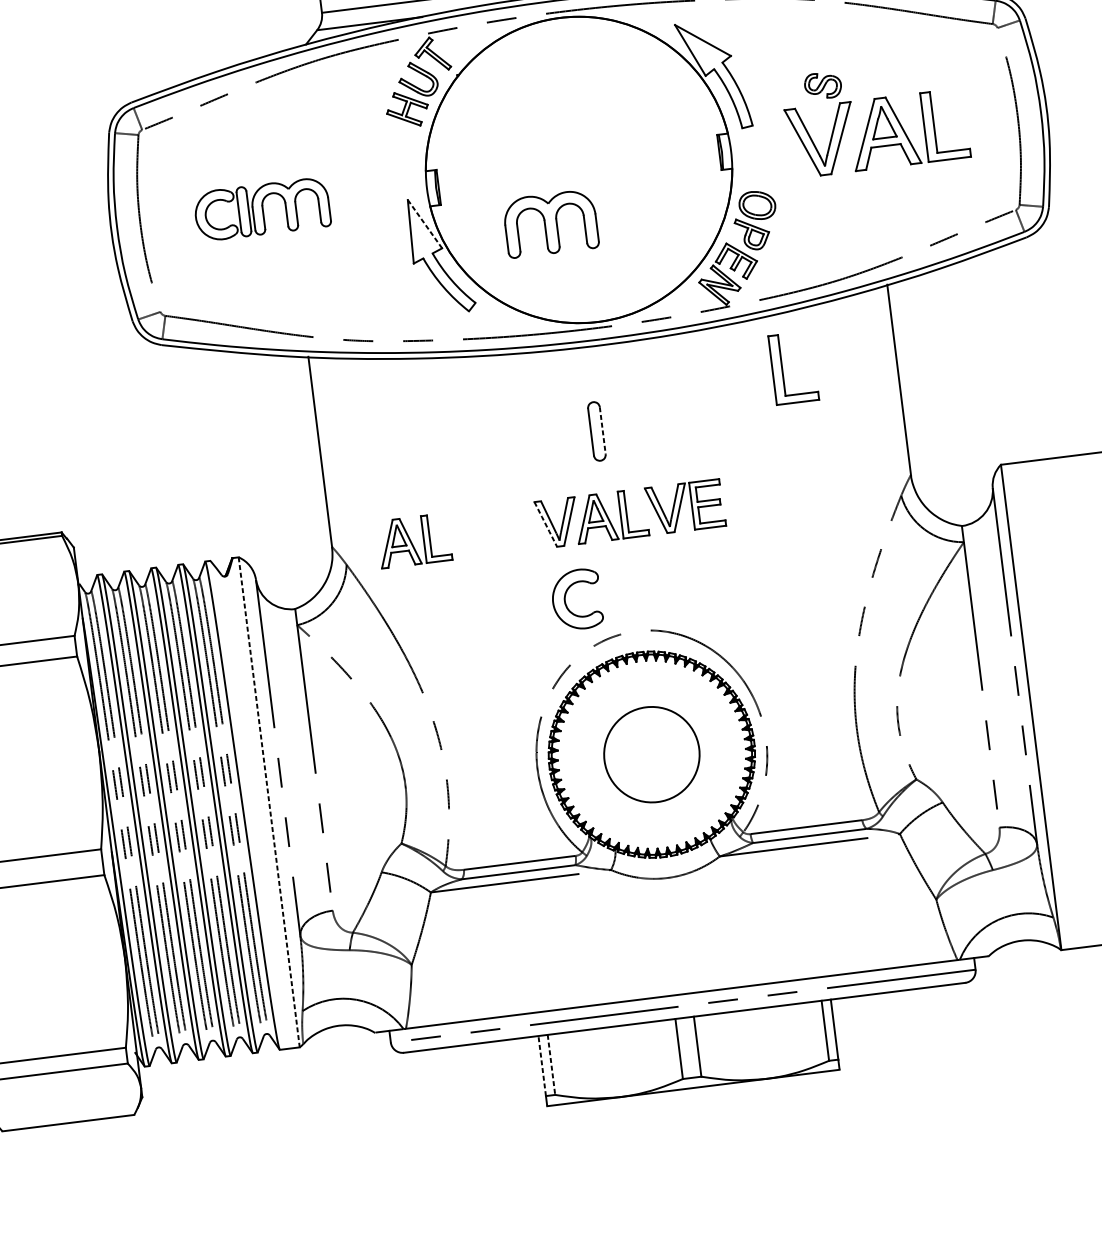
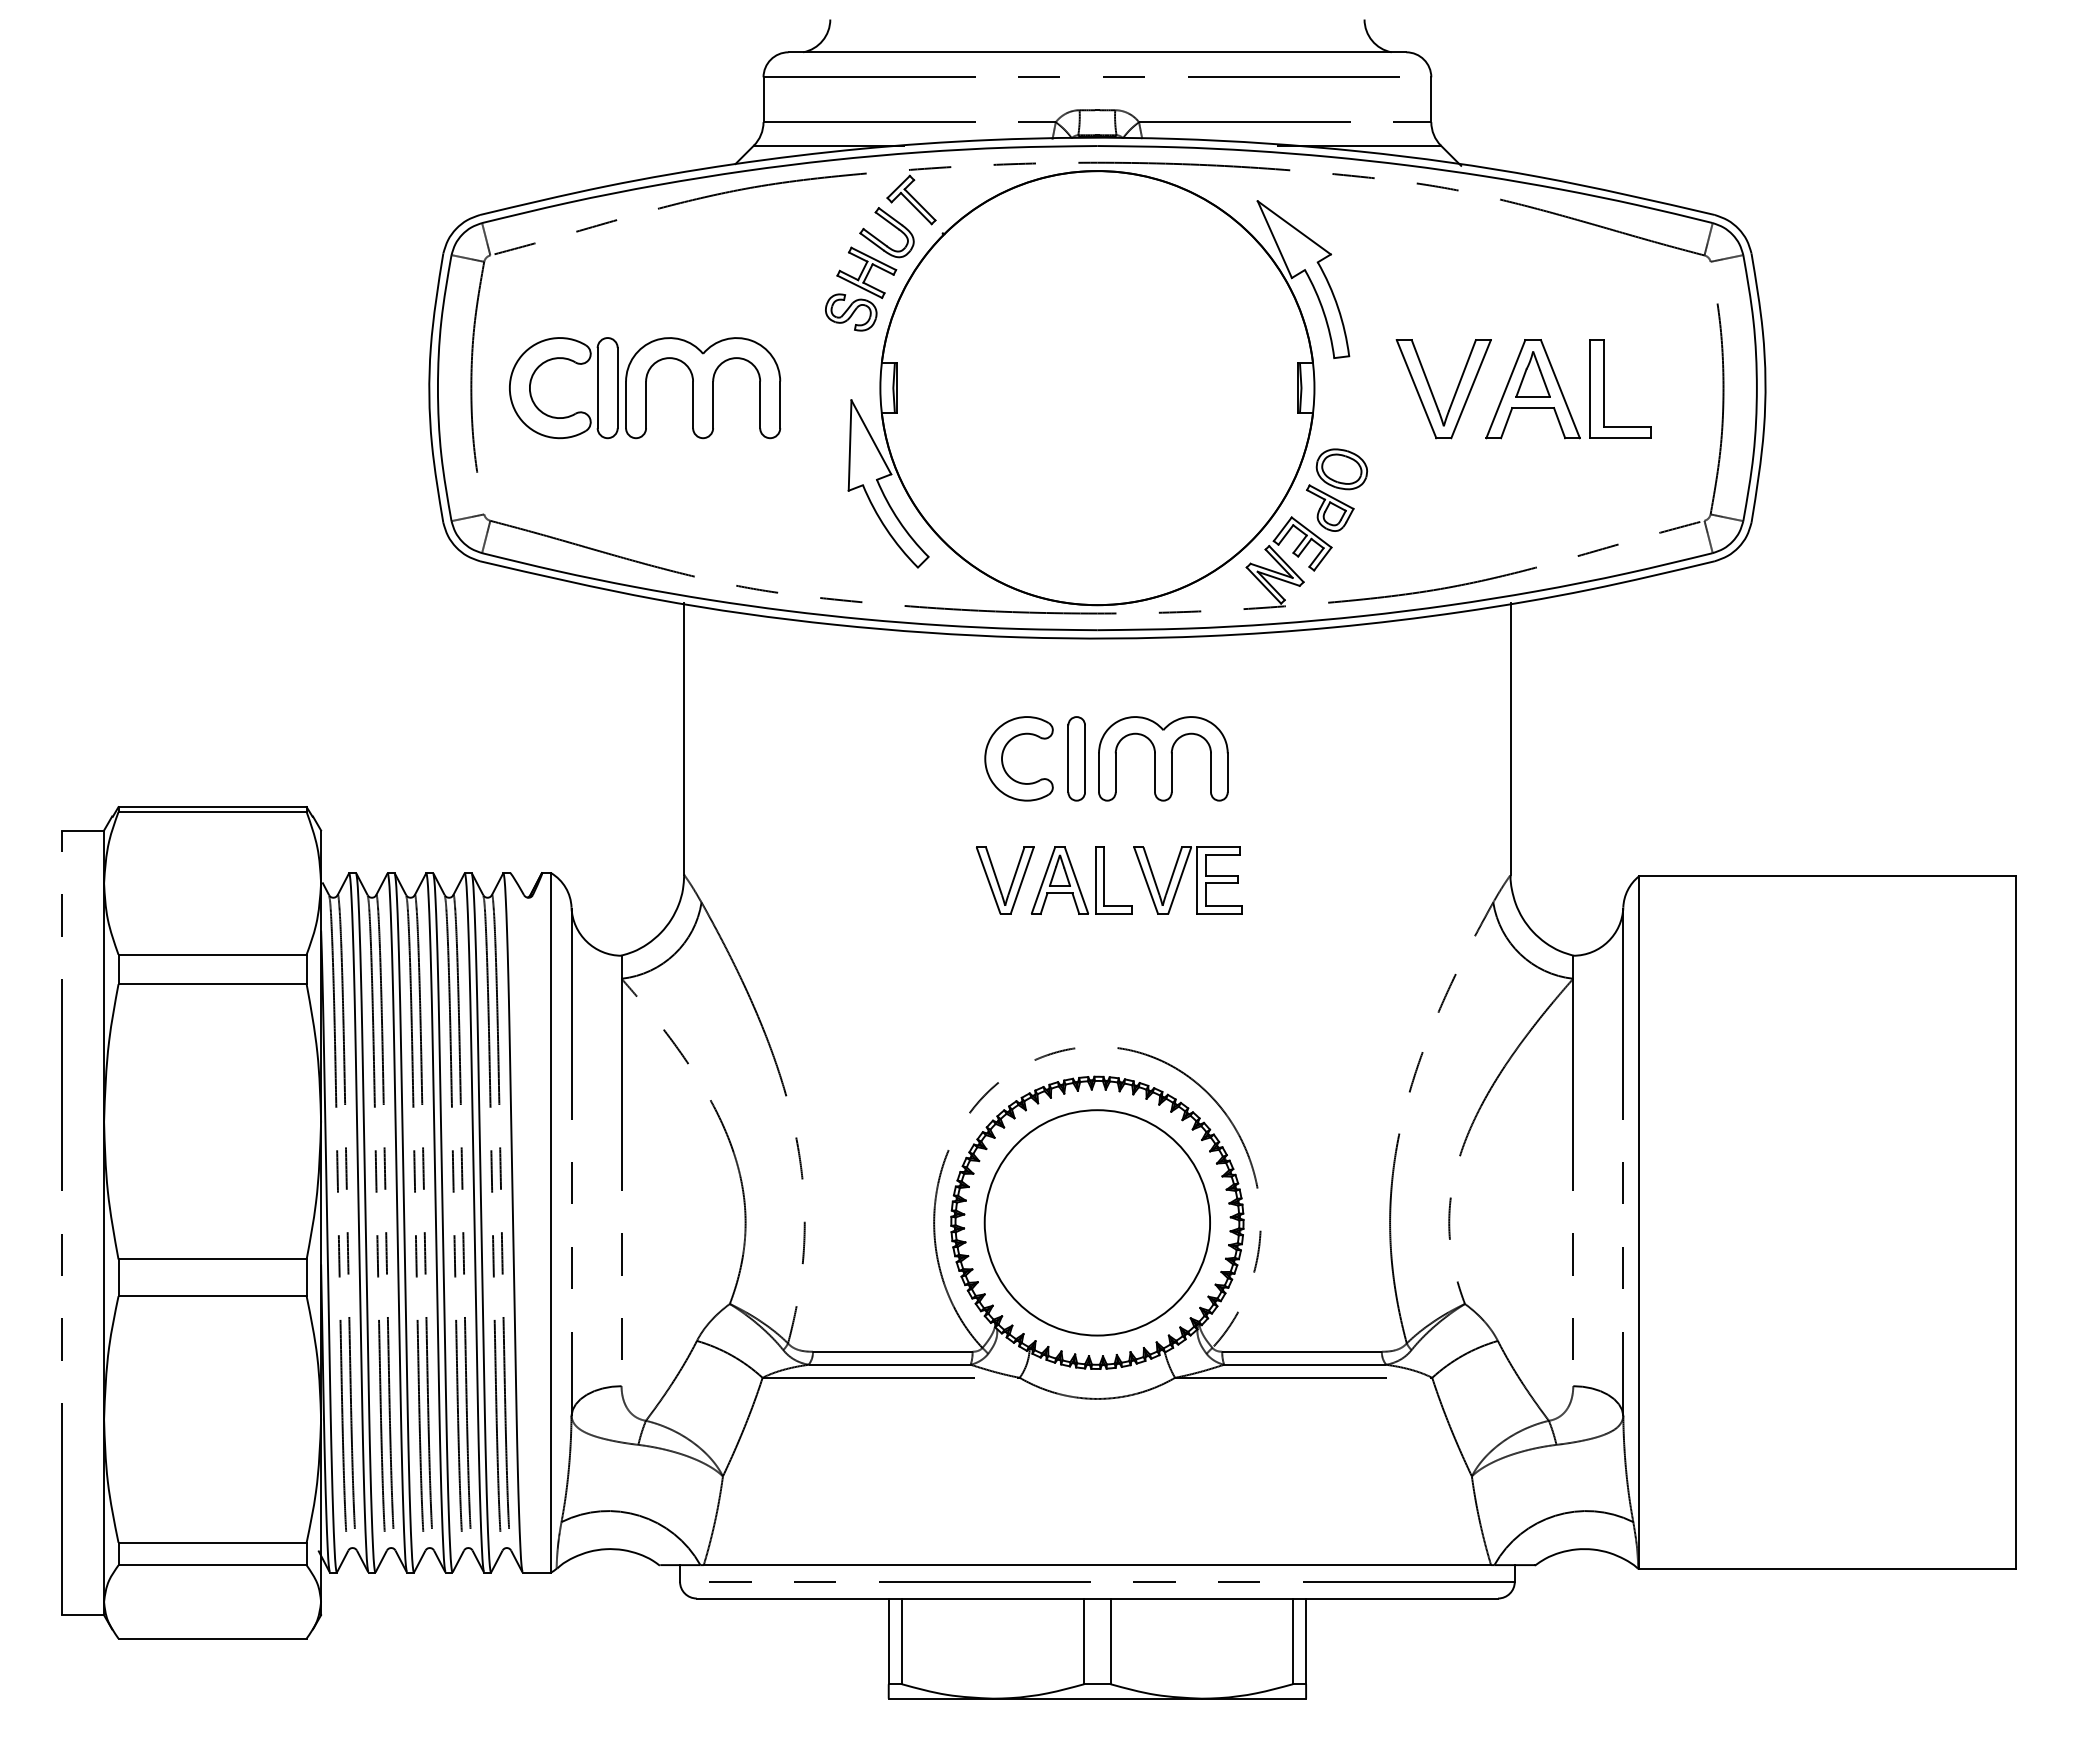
part: (823, 85) -> (851, 312), moved
part: (262, 209) -> (645, 388), size x1.43
line: (425, 223) -> (871, 436), dashed -> solid
part: (550, 223) -> (1163, 758), moved
part: (782, 368) -> (1348, 703), removed
line: (603, 431) -> (1085, 759), dashed -> solid
line: (545, 524) -> (988, 880), dashed -> solid
part: (414, 540) -> (800, 880), removed
part: (565, 598) -> (1003, 755), moved
circle: (651, 754) -> (1097, 1222), size x1.67
line: (269, 802) -> (551, 1222), dashed -> solid
line: (551, 1065) -> (901, 1641), dashed -> solid
line: (542, 1066) -> (888, 1641), dashed -> solid

